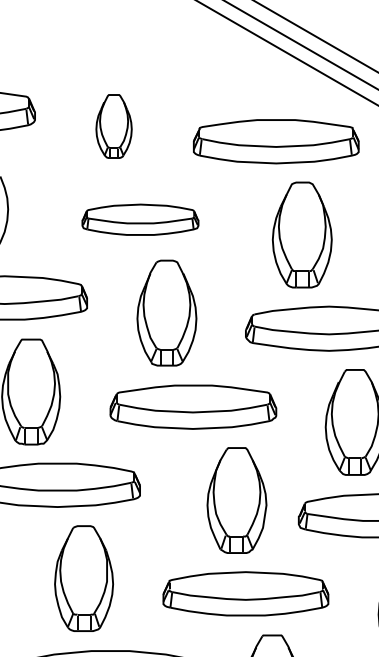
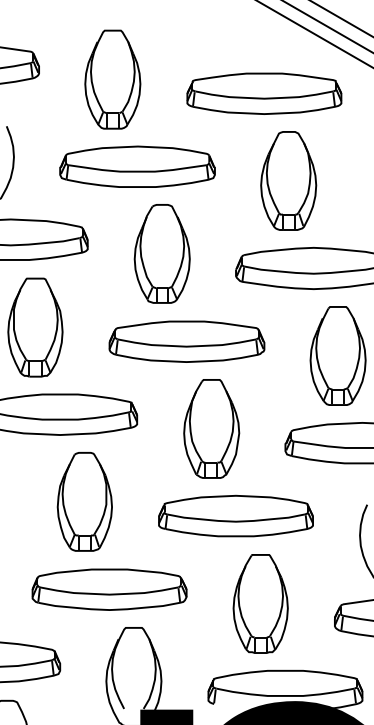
part: (113, 126) -> (112, 79), size x1.67
part: (140, 219) -> (137, 166), size x1.43
part: (236, 500) -> (211, 428), moved

